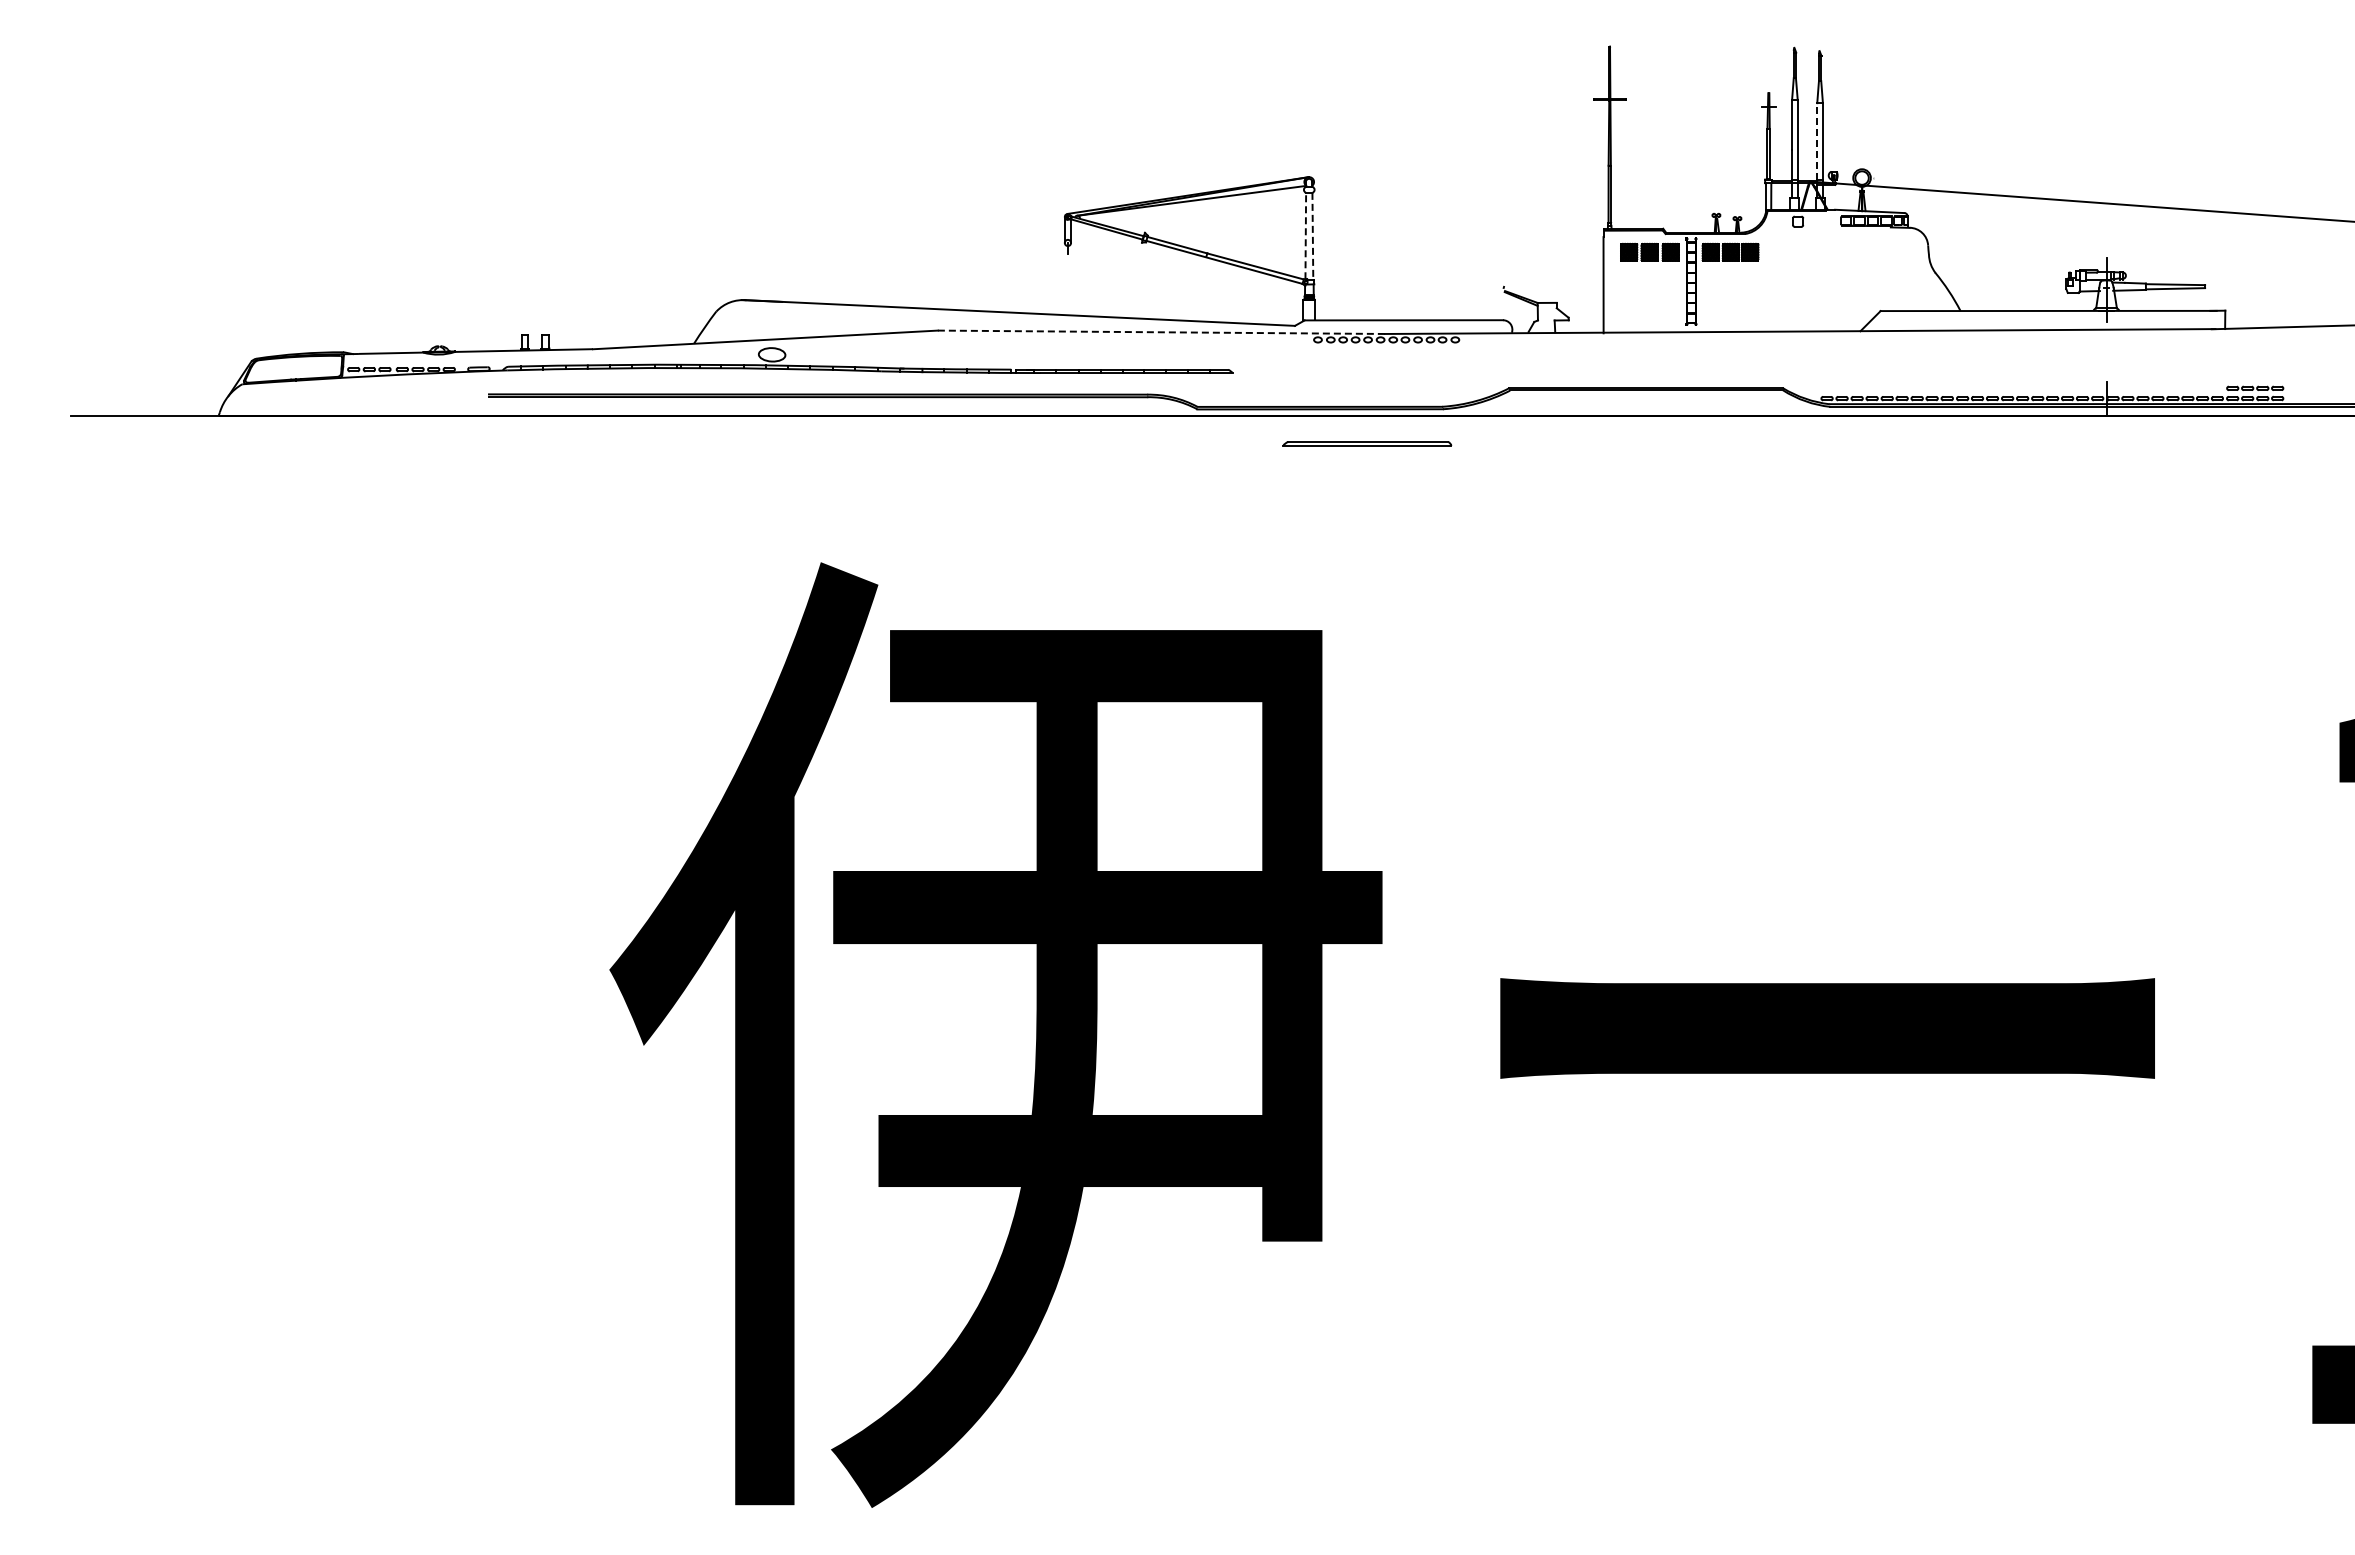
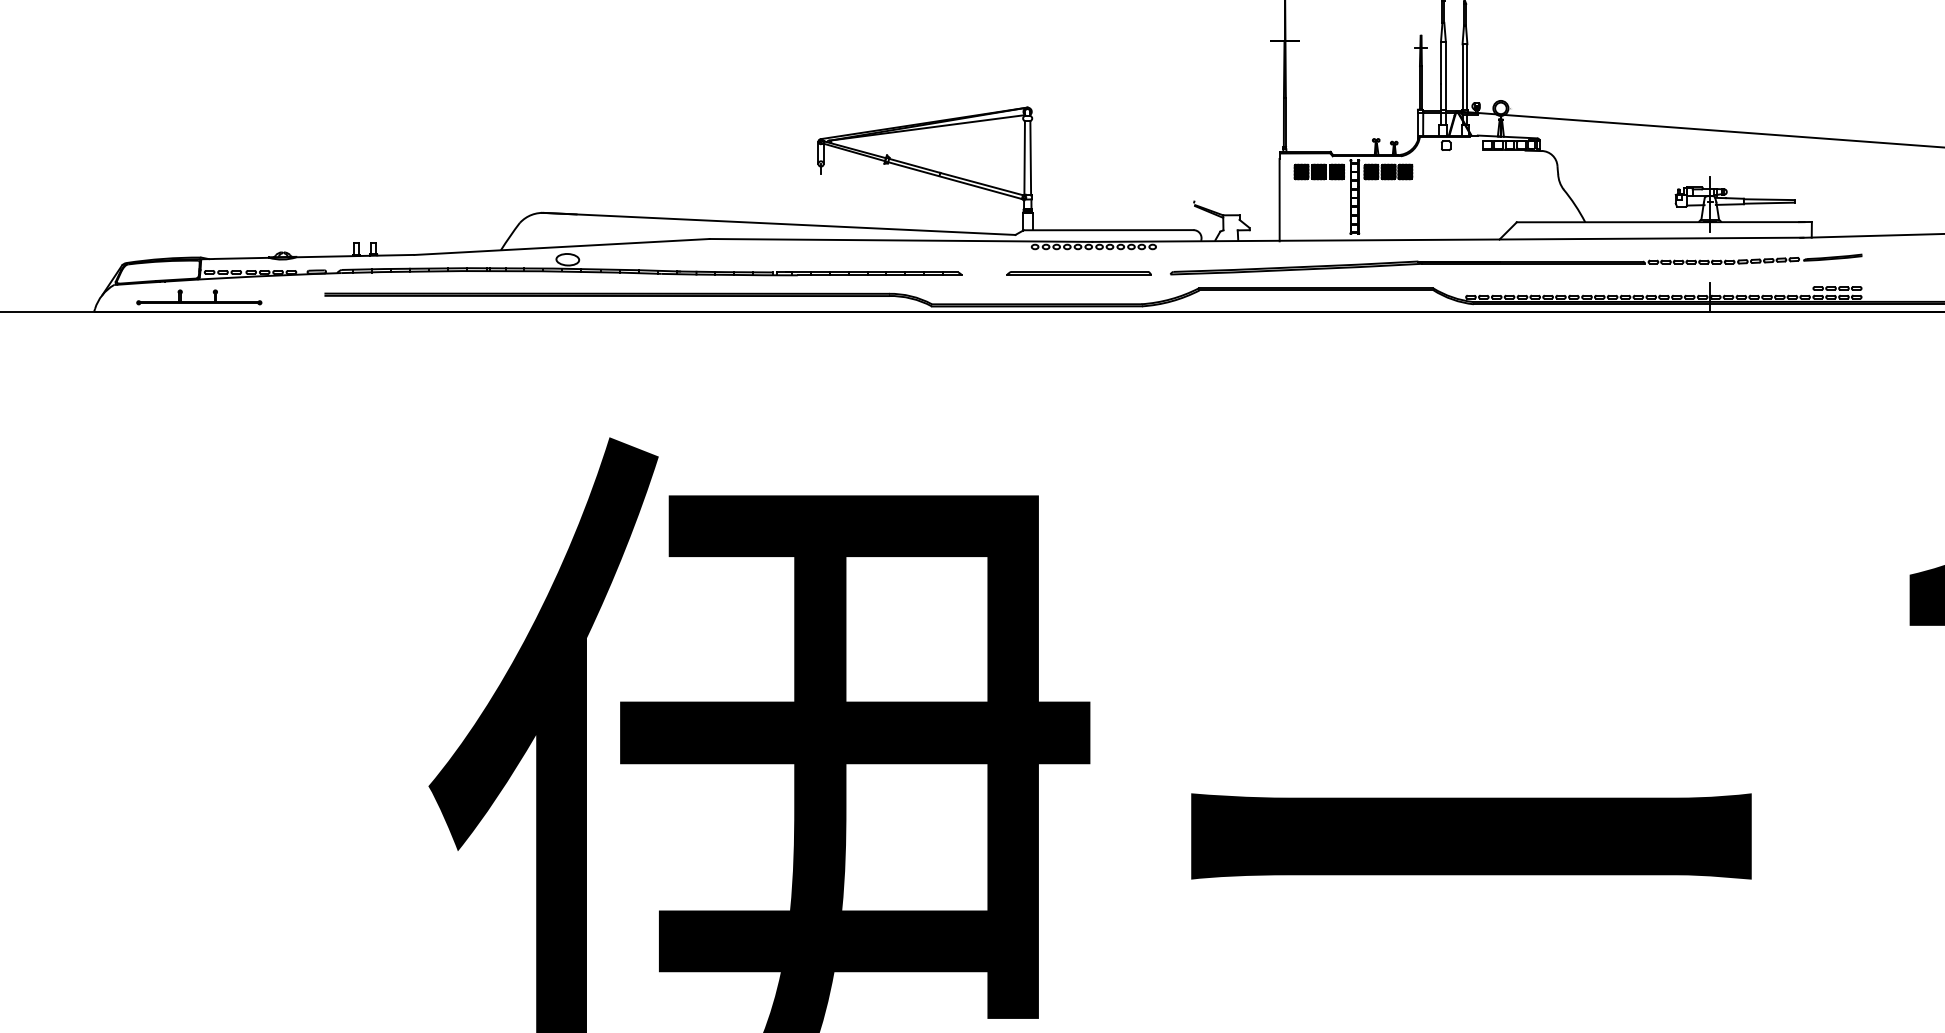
line: (1817, 140) -> (1462, 76), dashed -> solid
line: (1305, 235) -> (1024, 157), dashed -> solid
line: (1312, 236) -> (1030, 158), dashed -> solid
line: (1161, 332) -> (901, 240), dashed -> solid
part: (1879, 360) -> (1515, 264), added
part: (341, 398) -> (199, 297), added
part: (1367, 443) -> (1079, 273), moved

